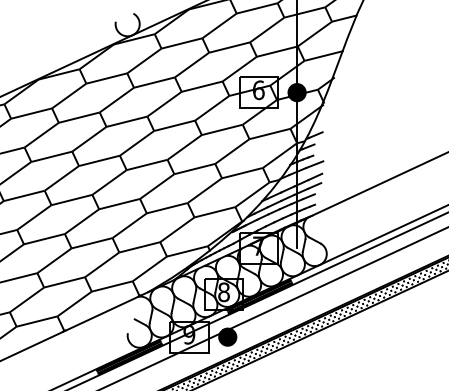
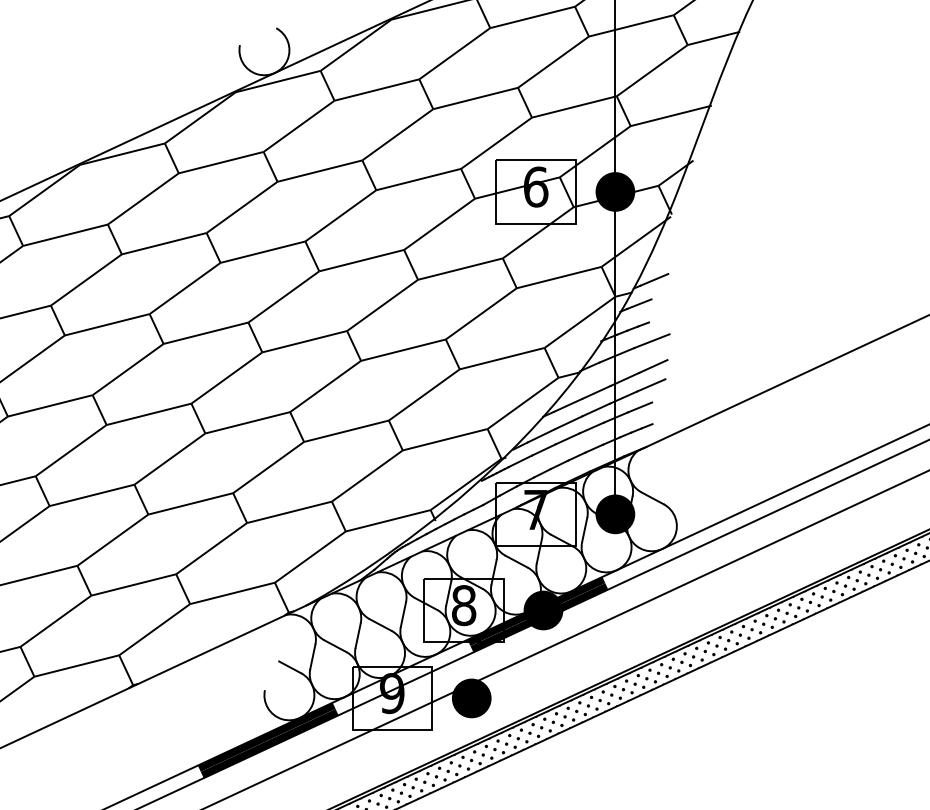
fill: (296, 247) -> (614, 512), added
fill: (261, 294) -> (541, 610), added

